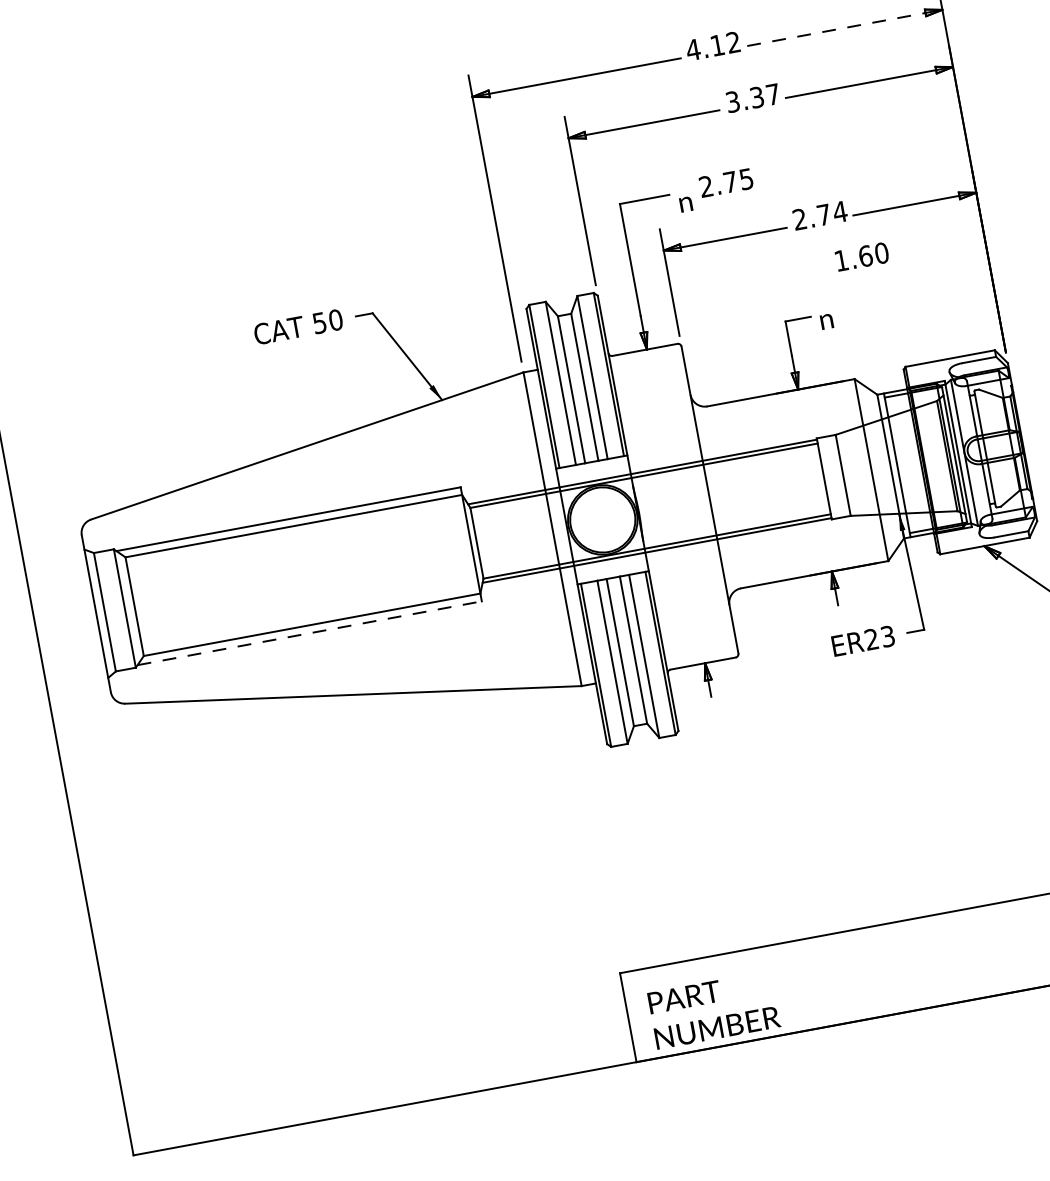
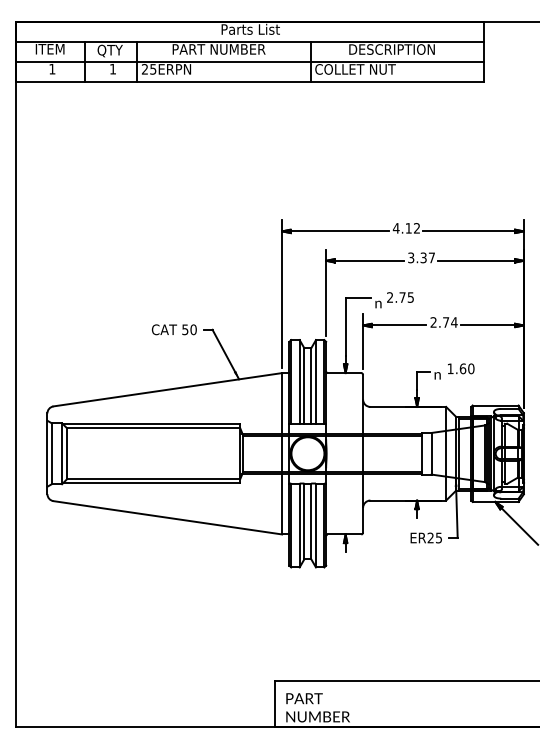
line: (836, 29) -> (469, 231), dashed -> solid
text: (862, 256) -> (461, 368), moved
line: (309, 634) -> (151, 483), dashed -> solid
text: (888, 635) -> (439, 537), ER23 -> ER25

